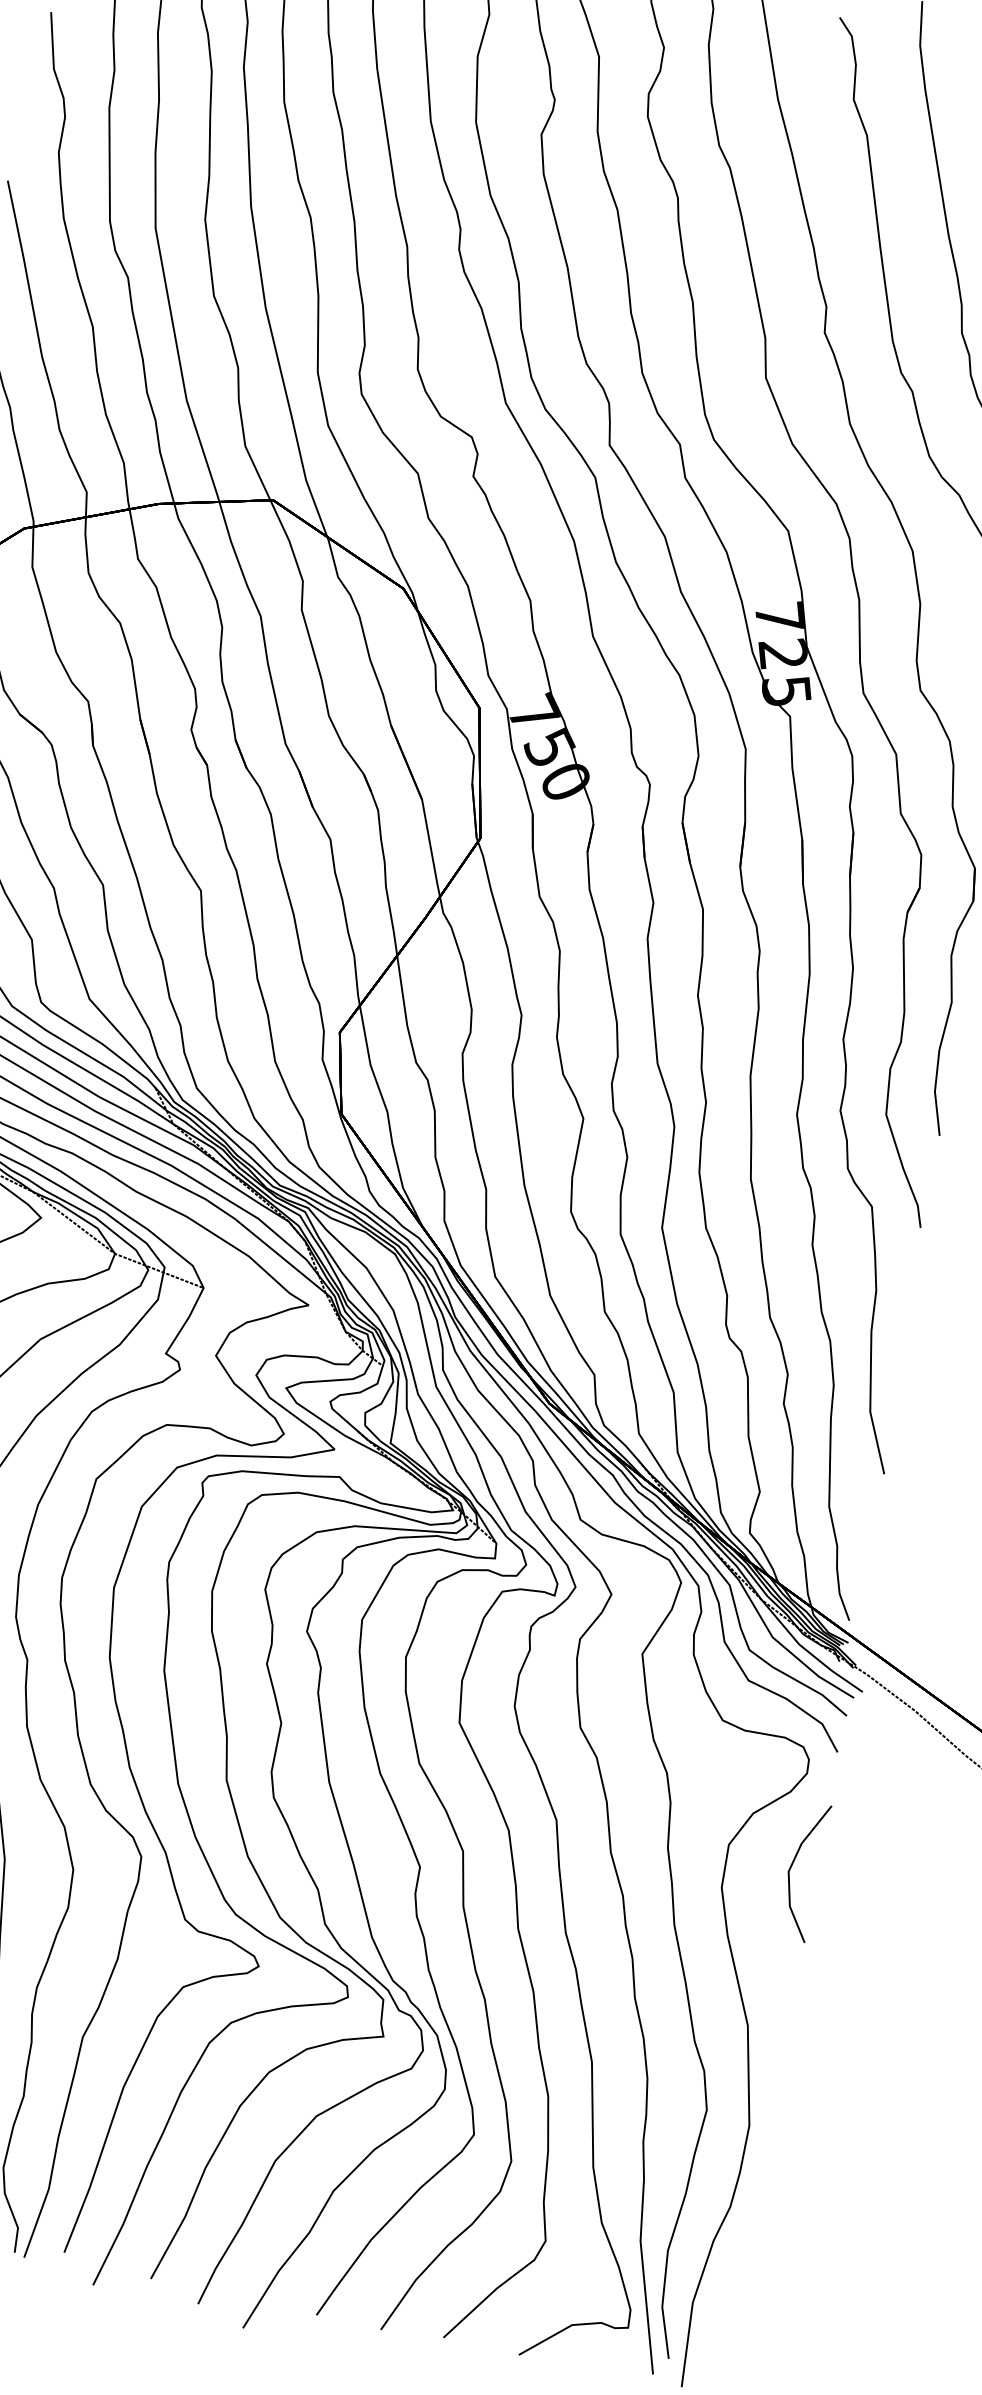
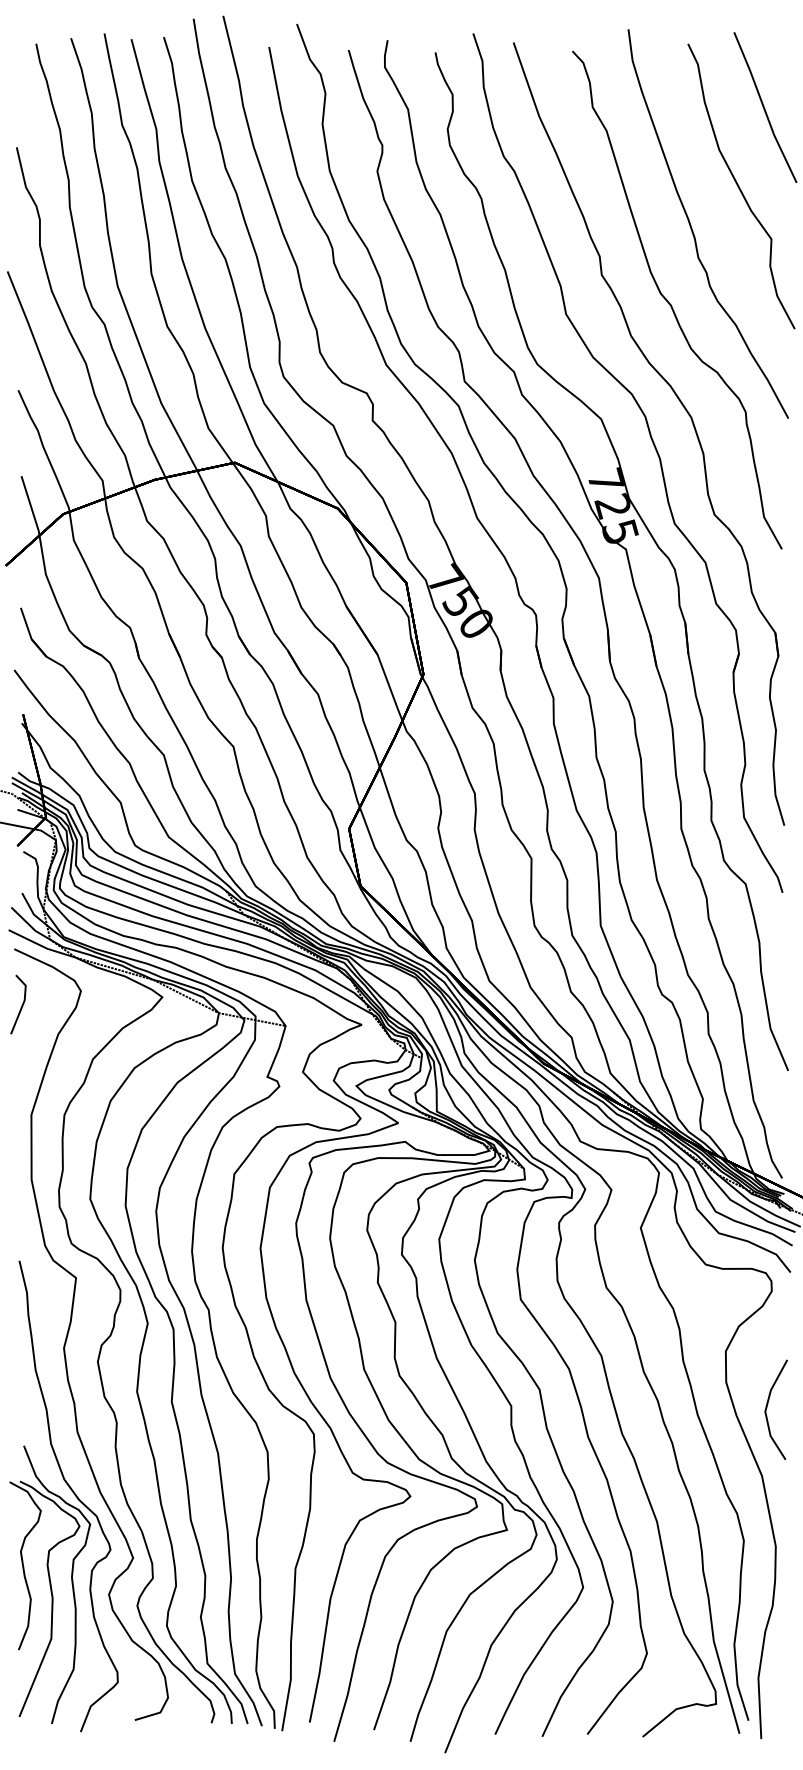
line: (792, 1867) -> (767, 1408), moved

